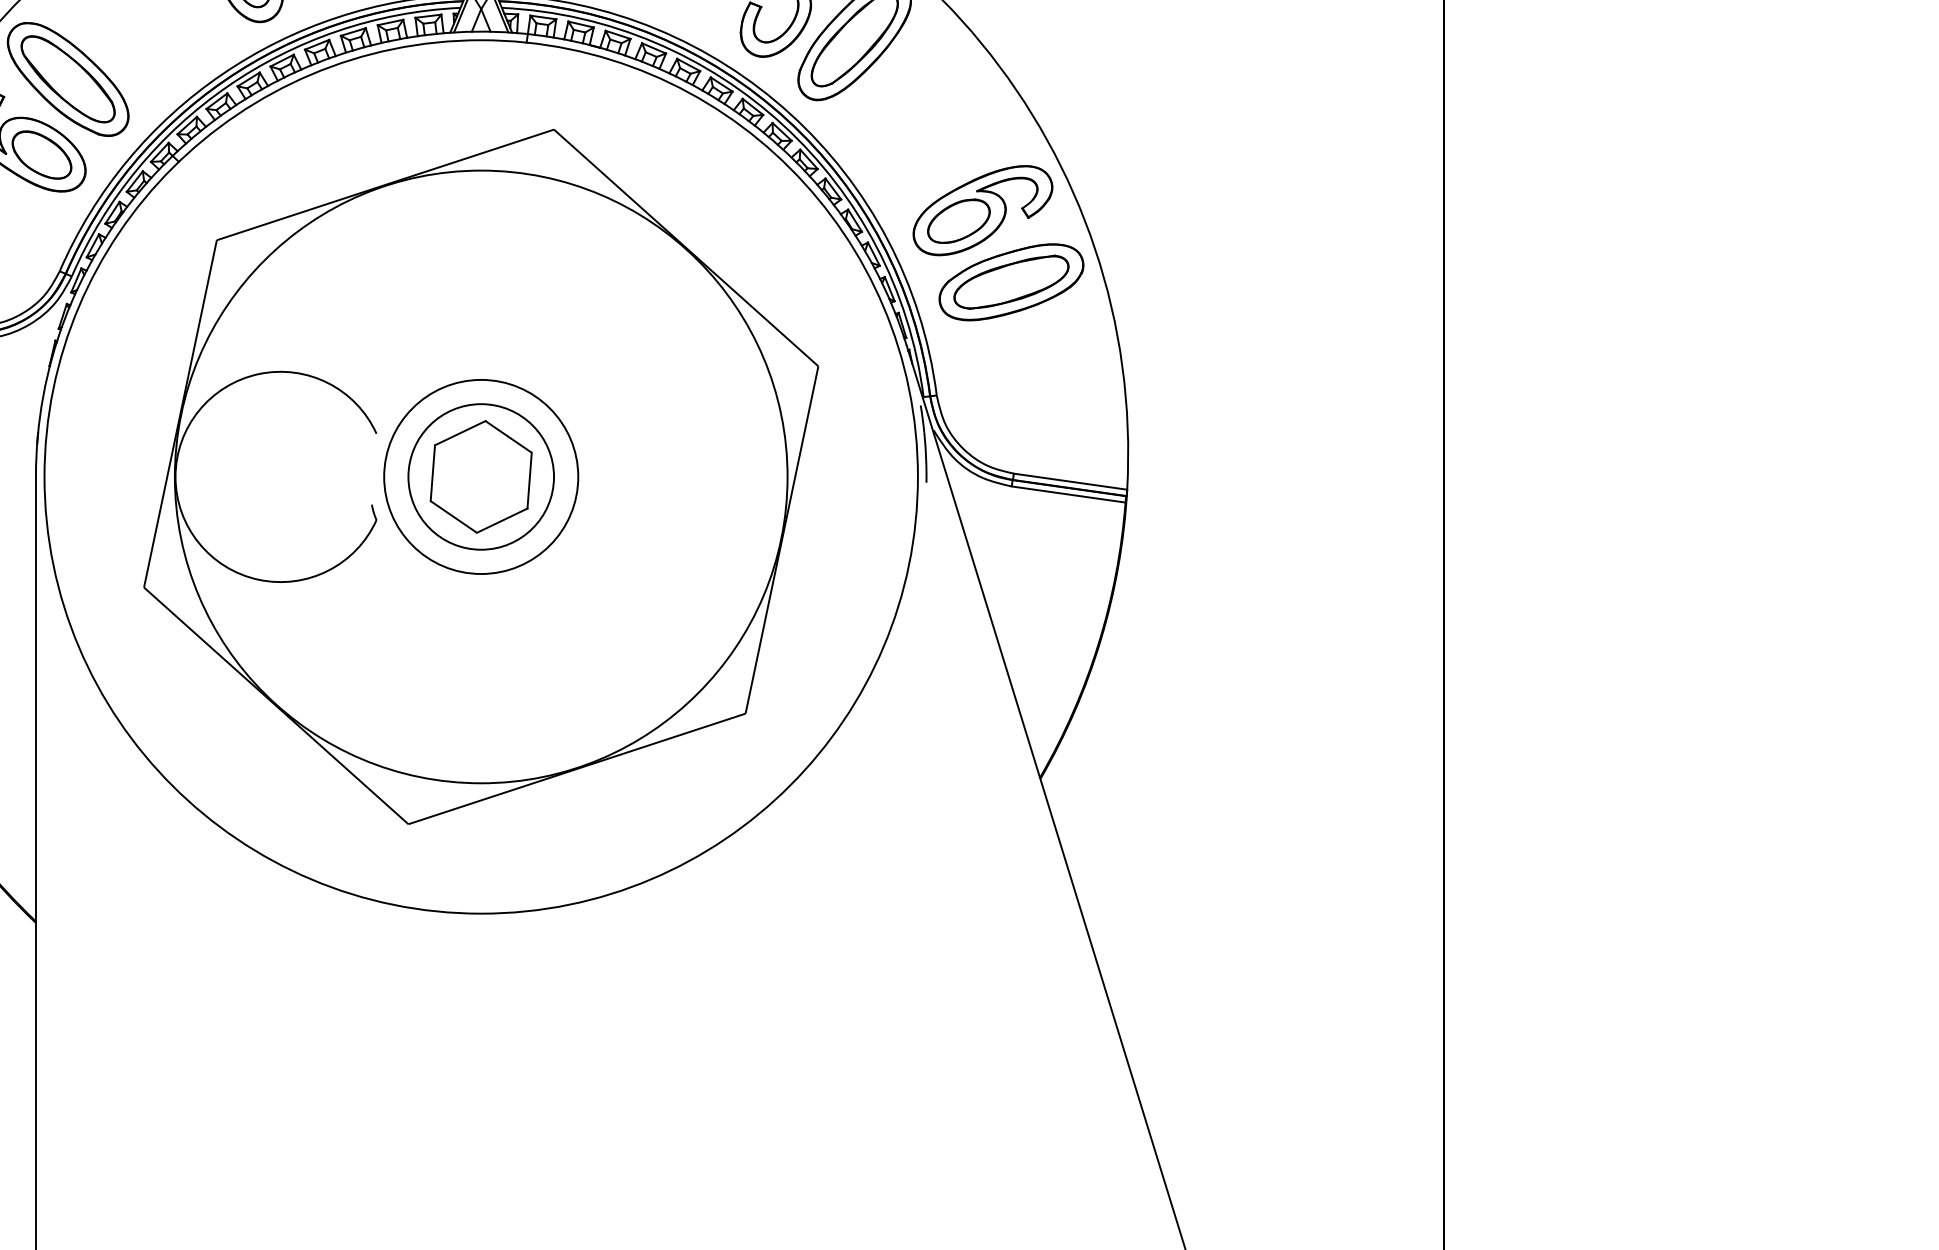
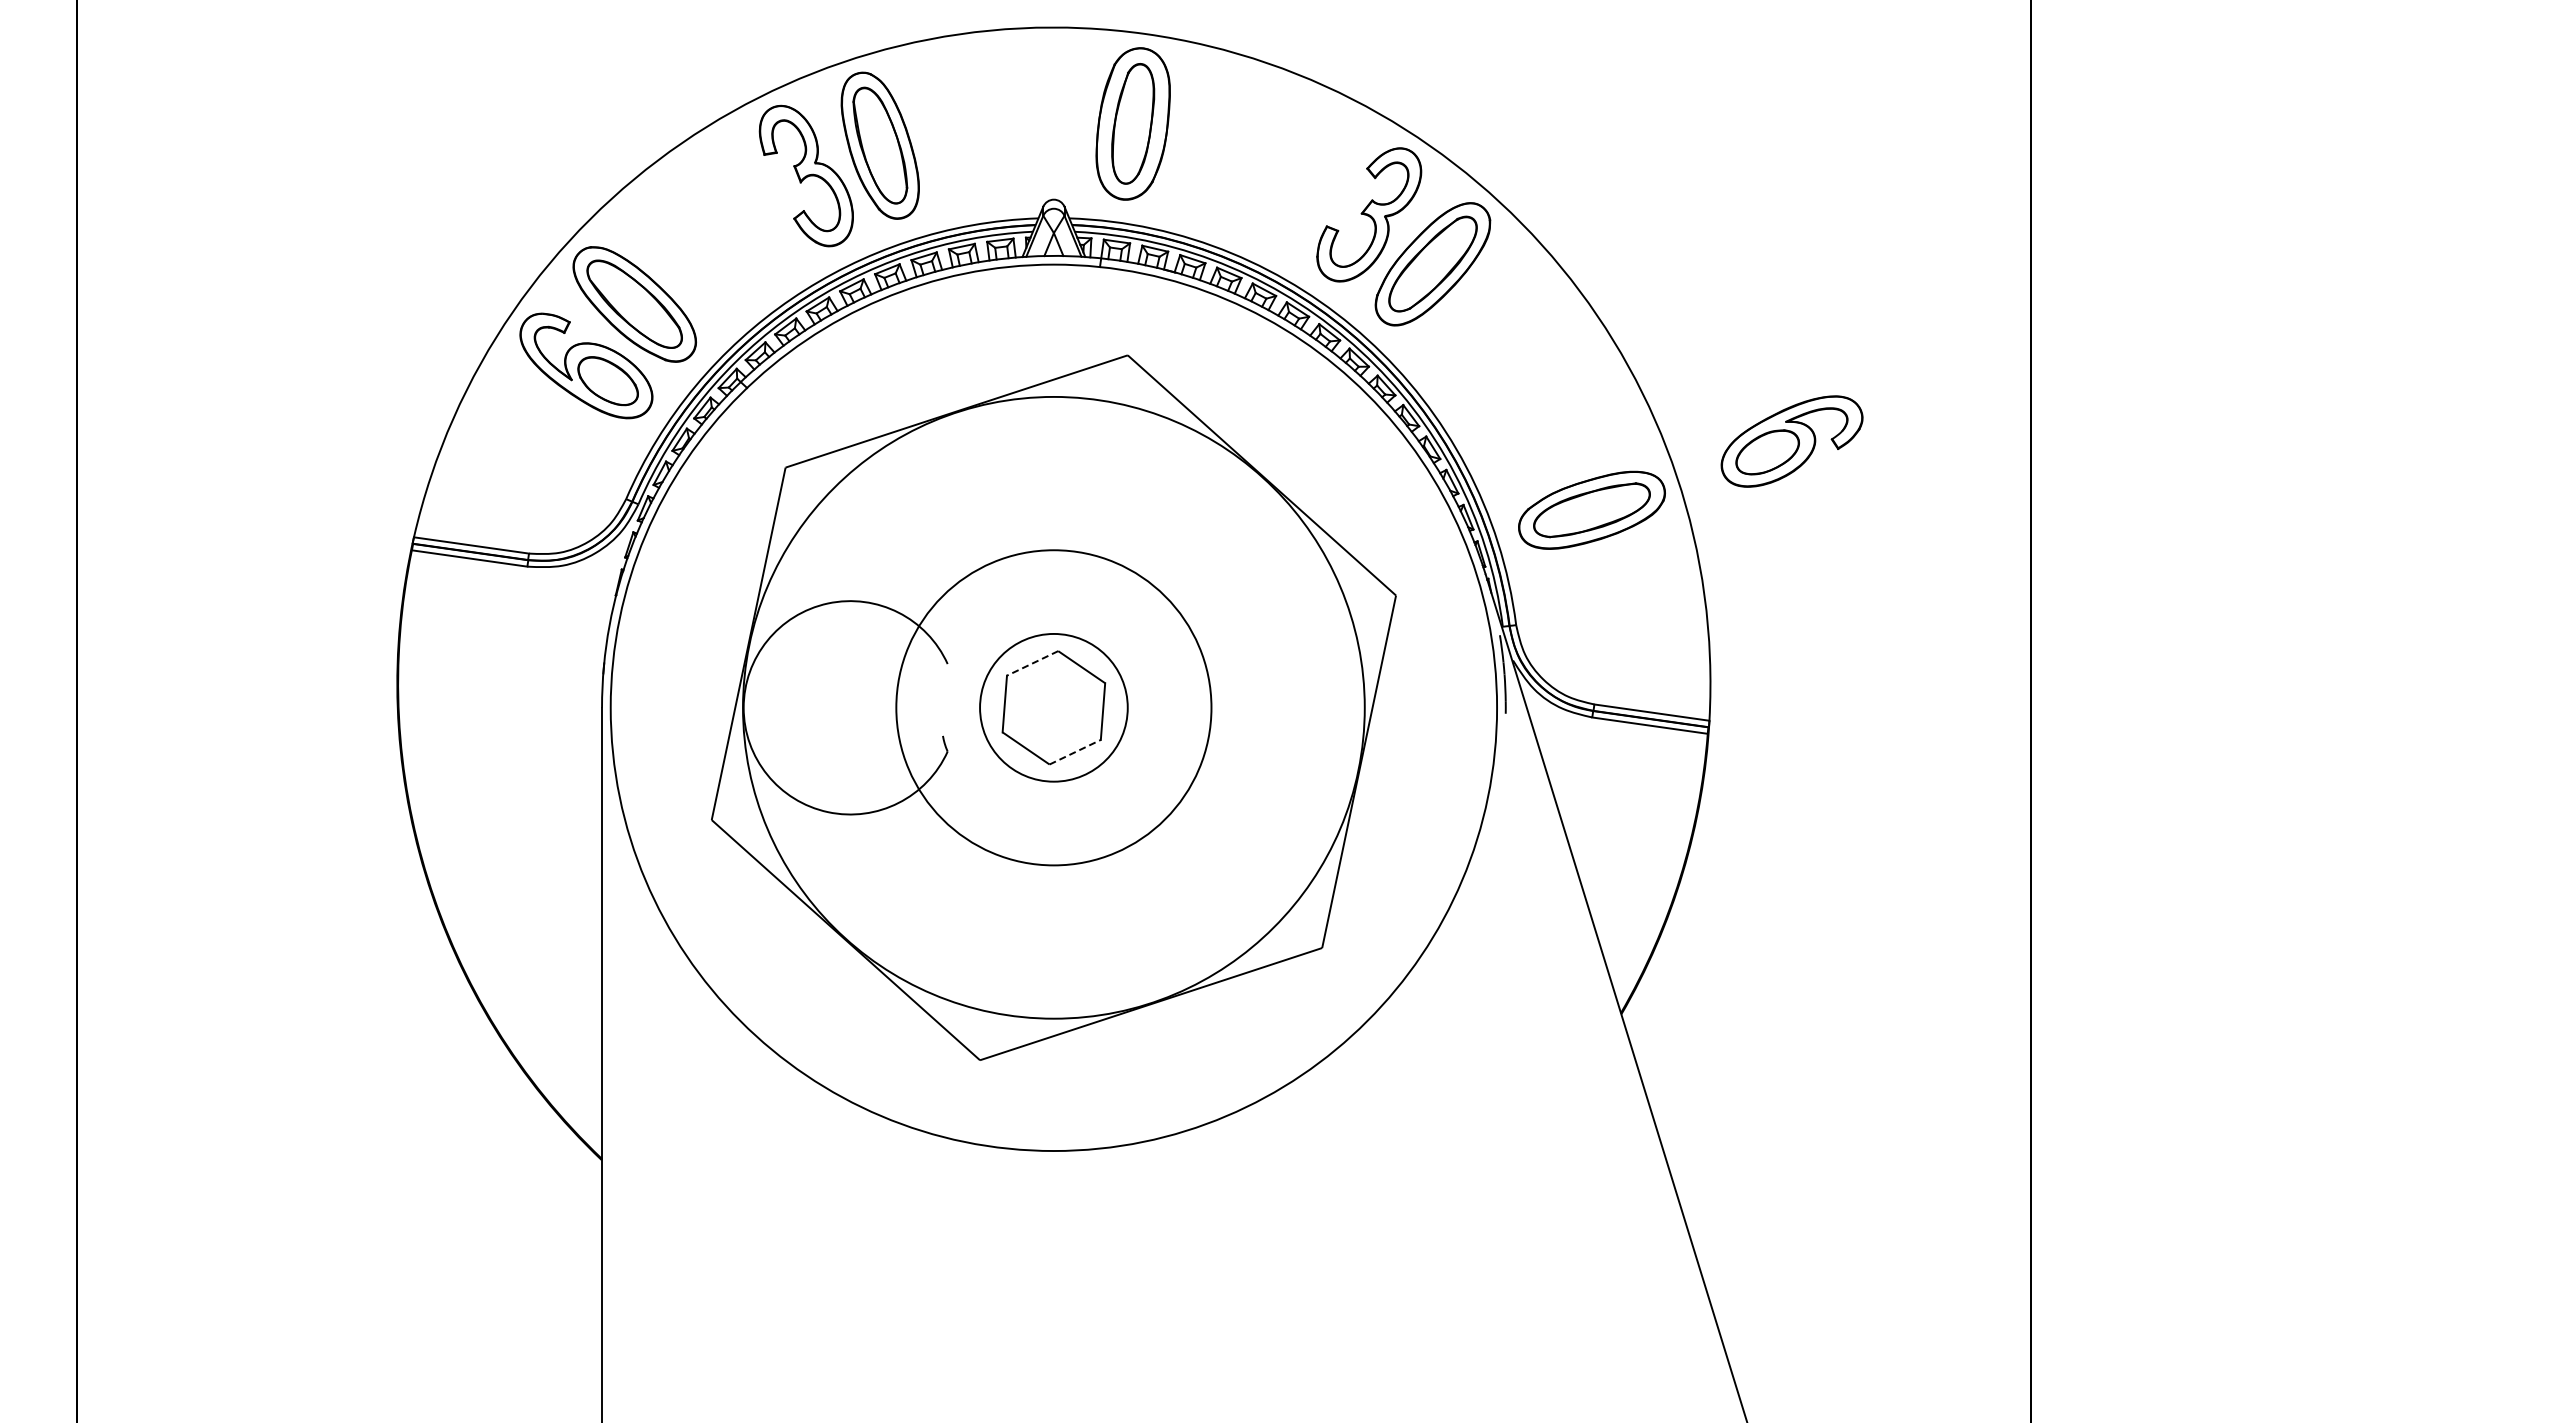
part: (982, 210) -> (1791, 441), moved
line: (460, 433) -> (1032, 663), solid -> dashed
circle: (480, 476) -> (1053, 707), size x1.6
line: (502, 520) -> (1075, 752), solid -> dashed

